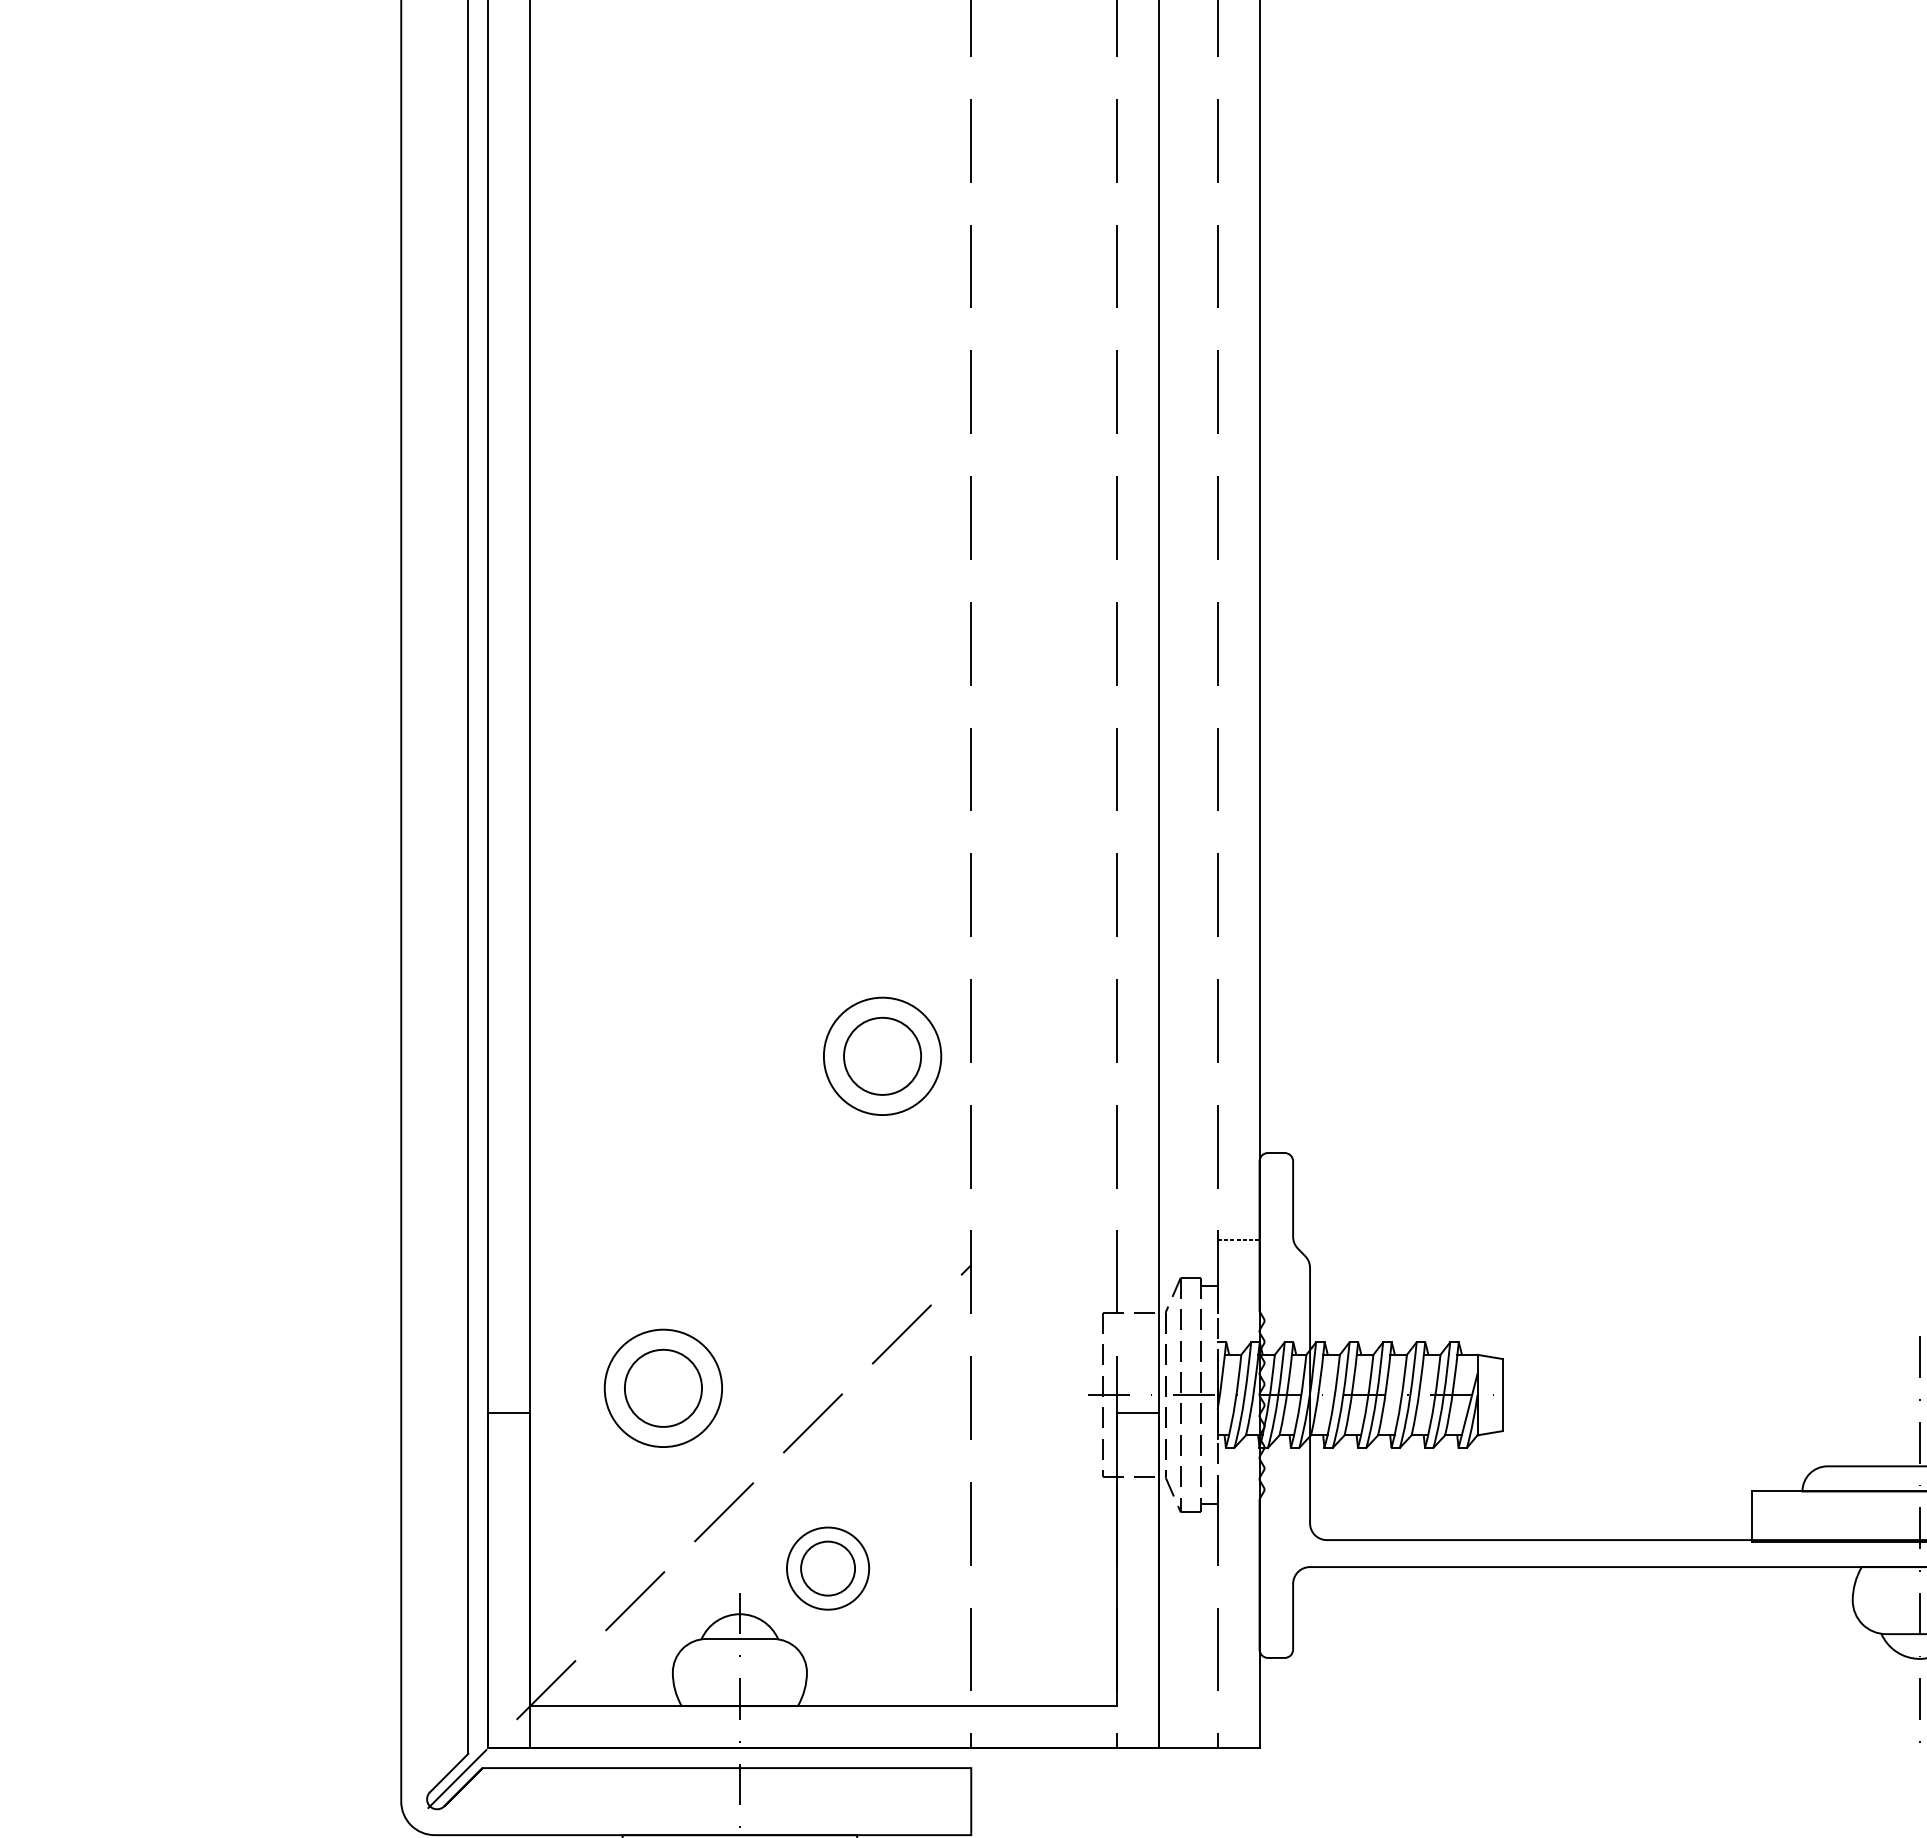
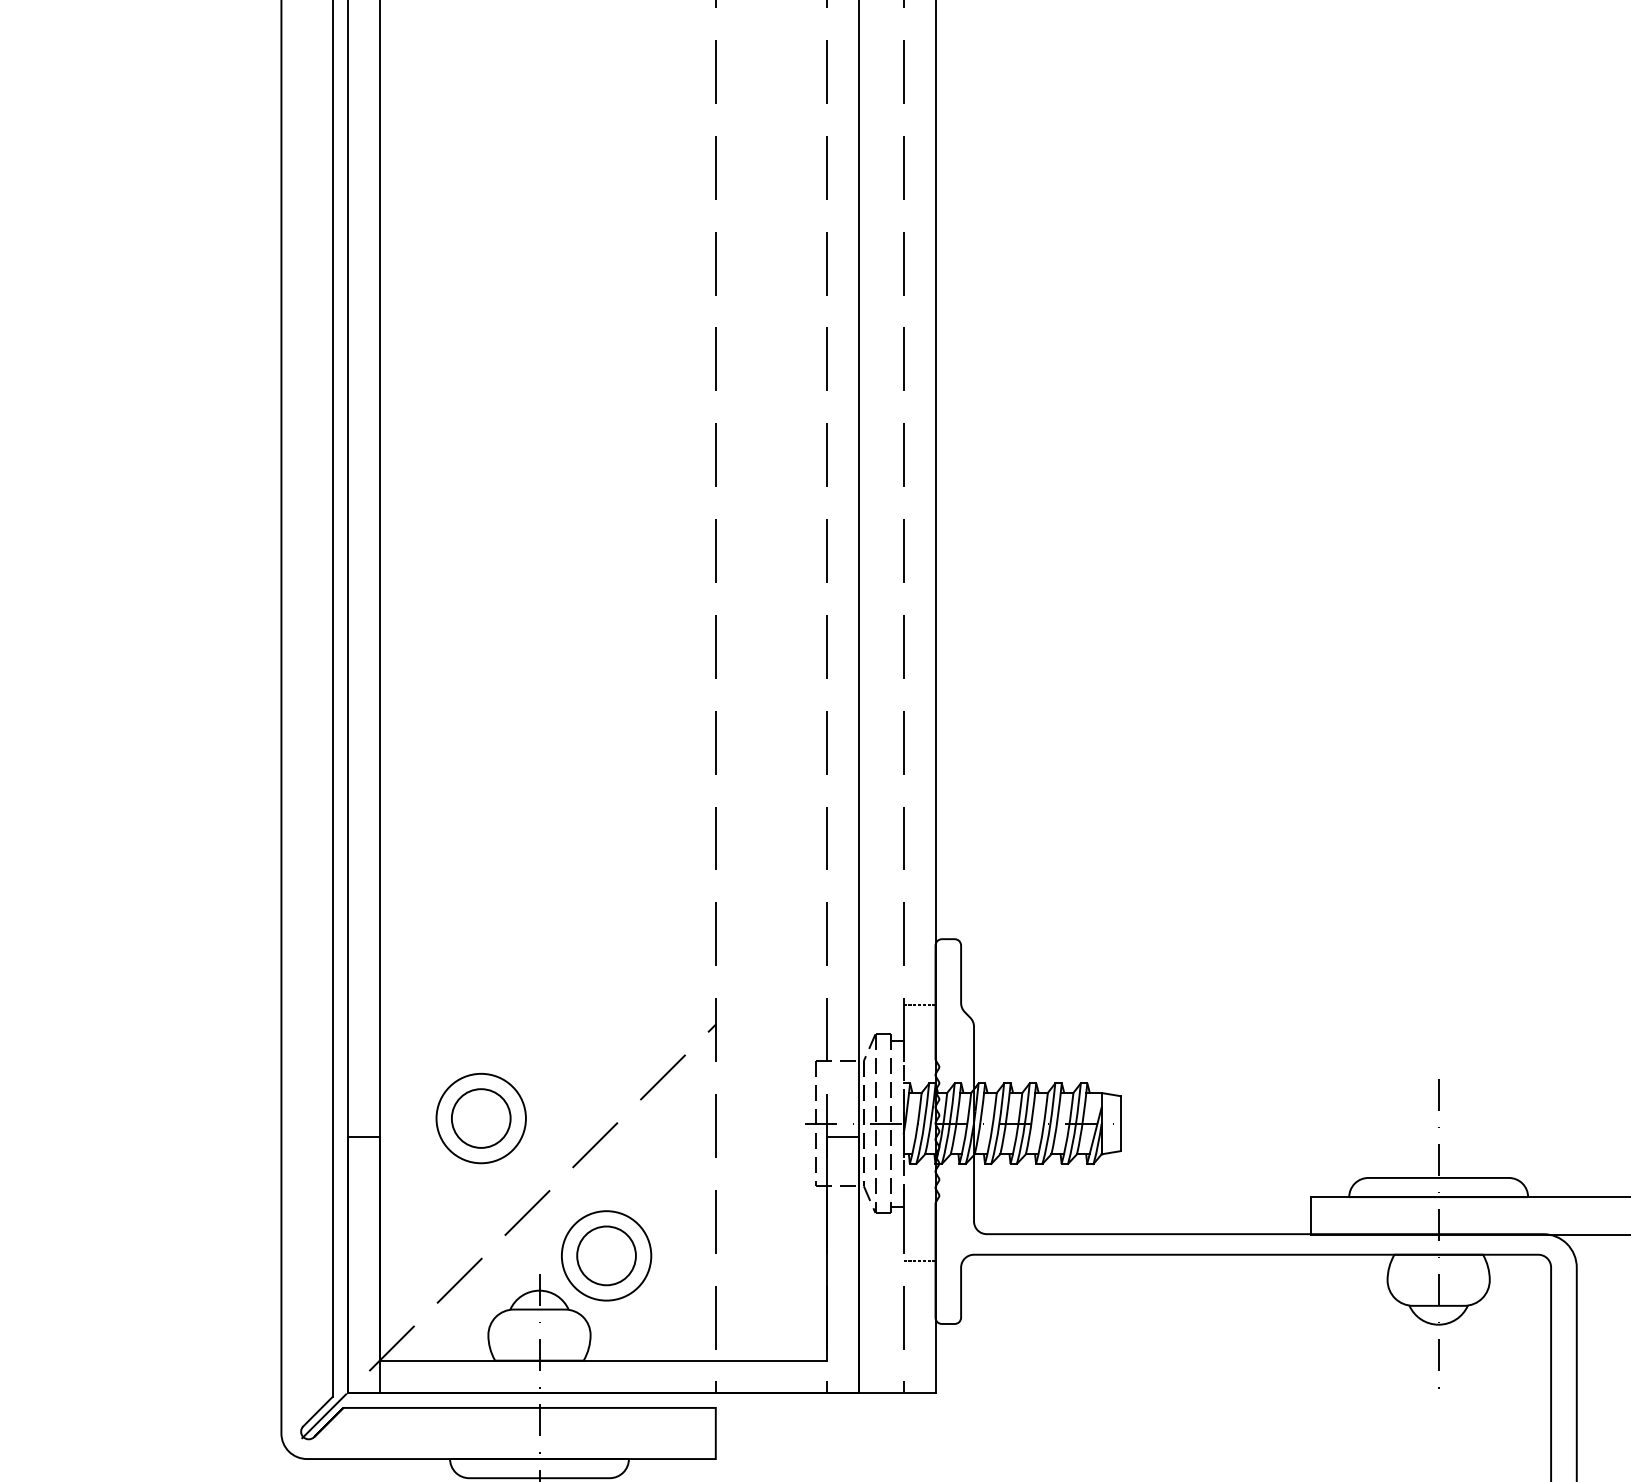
part: (881, 1056) -> (647, 865), removed
part: (827, 1568) -> (606, 1255), size x1.43
line: (1238, 1574) -> (919, 1260), added

